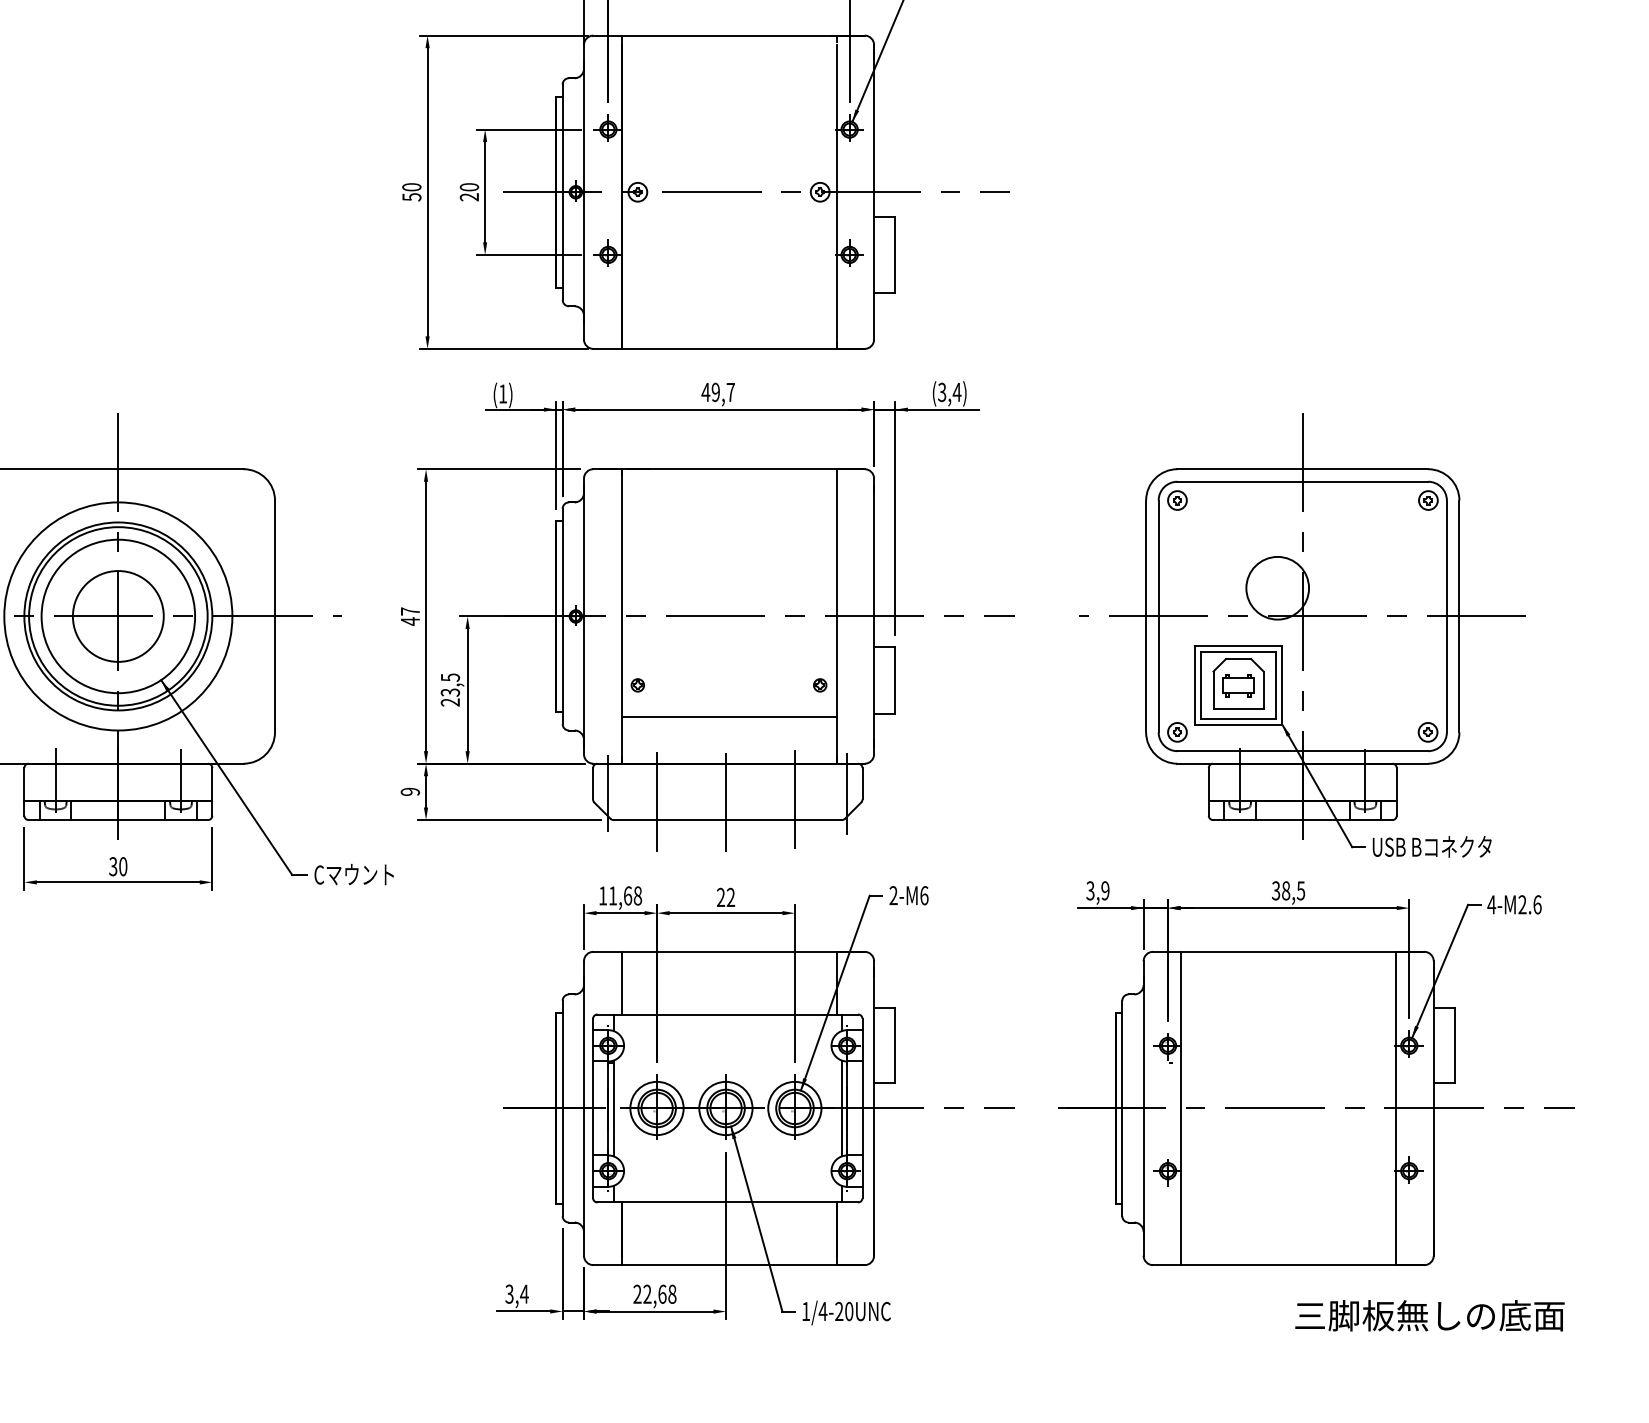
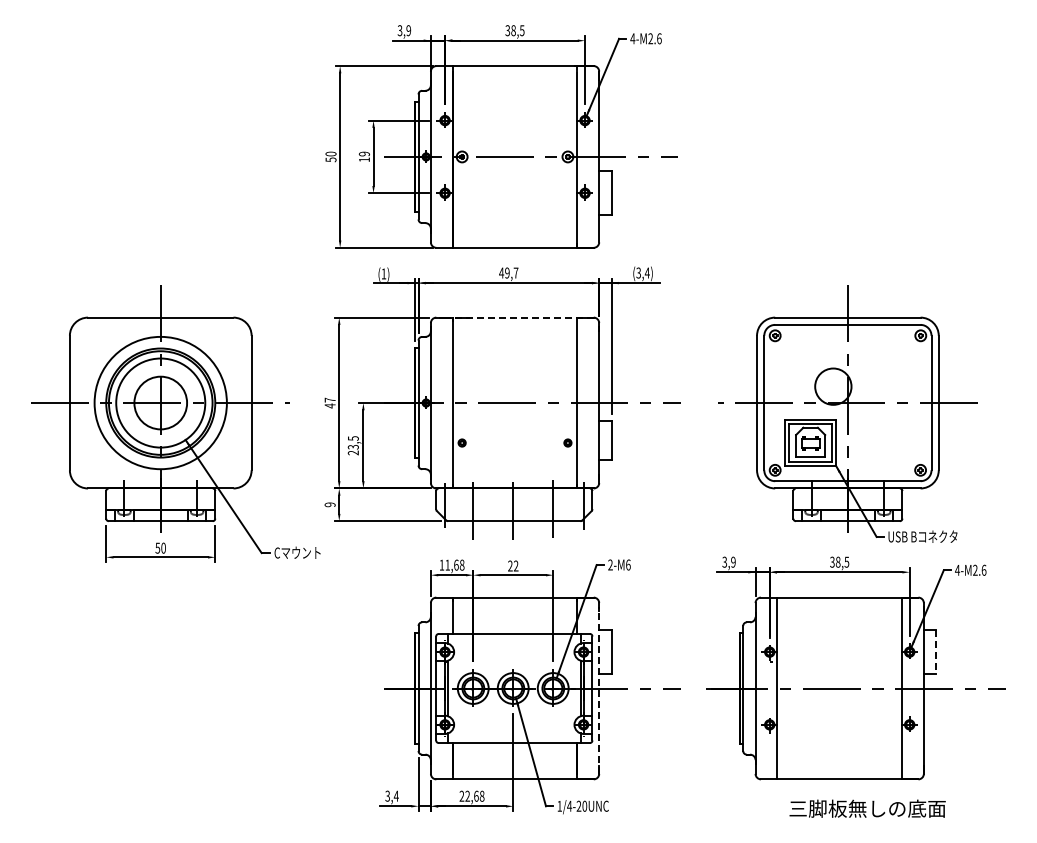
text: (467, 191) -> (363, 156), 20 -> 19
line: (743, 468) -> (523, 317), solid -> dashed
line: (728, 717) -> (514, 461), removed
text: (112, 865) -> (157, 547), 30 -> 50
line: (1455, 1046) -> (936, 652), solid -> dashed
line: (874, 1111) -> (599, 690), solid -> dashed
text: (1429, 1315) -> (867, 808), moved

